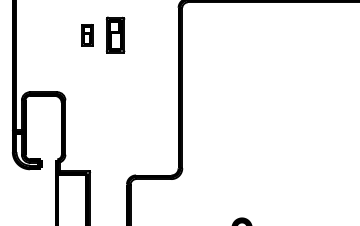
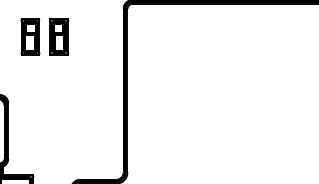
part: (87, 34) -> (30, 36), size x1.67

